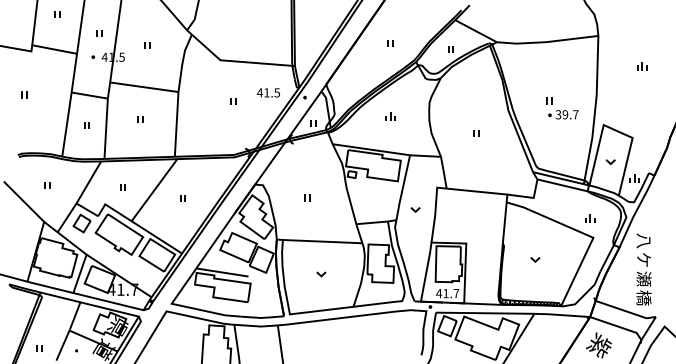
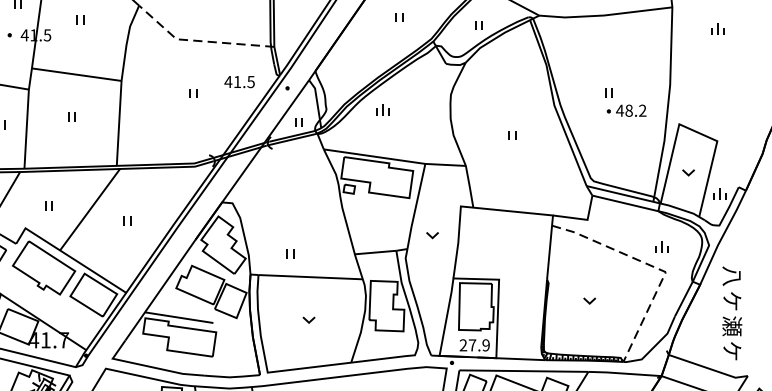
line: (238, 61) -> (200, 40), solid -> dashed
part: (642, 66) -> (718, 29), moved
text: (566, 114) -> (630, 110), 39.7 -> 48.2
part: (390, 116) -> (382, 109), moved
part: (307, 197) -> (290, 253), moved
line: (585, 234) -> (655, 267), solid -> dashed
text: (447, 293) -> (474, 345), 41.7 -> 27.9
text: (643, 297) -> (731, 350), 橋 -> ケ

